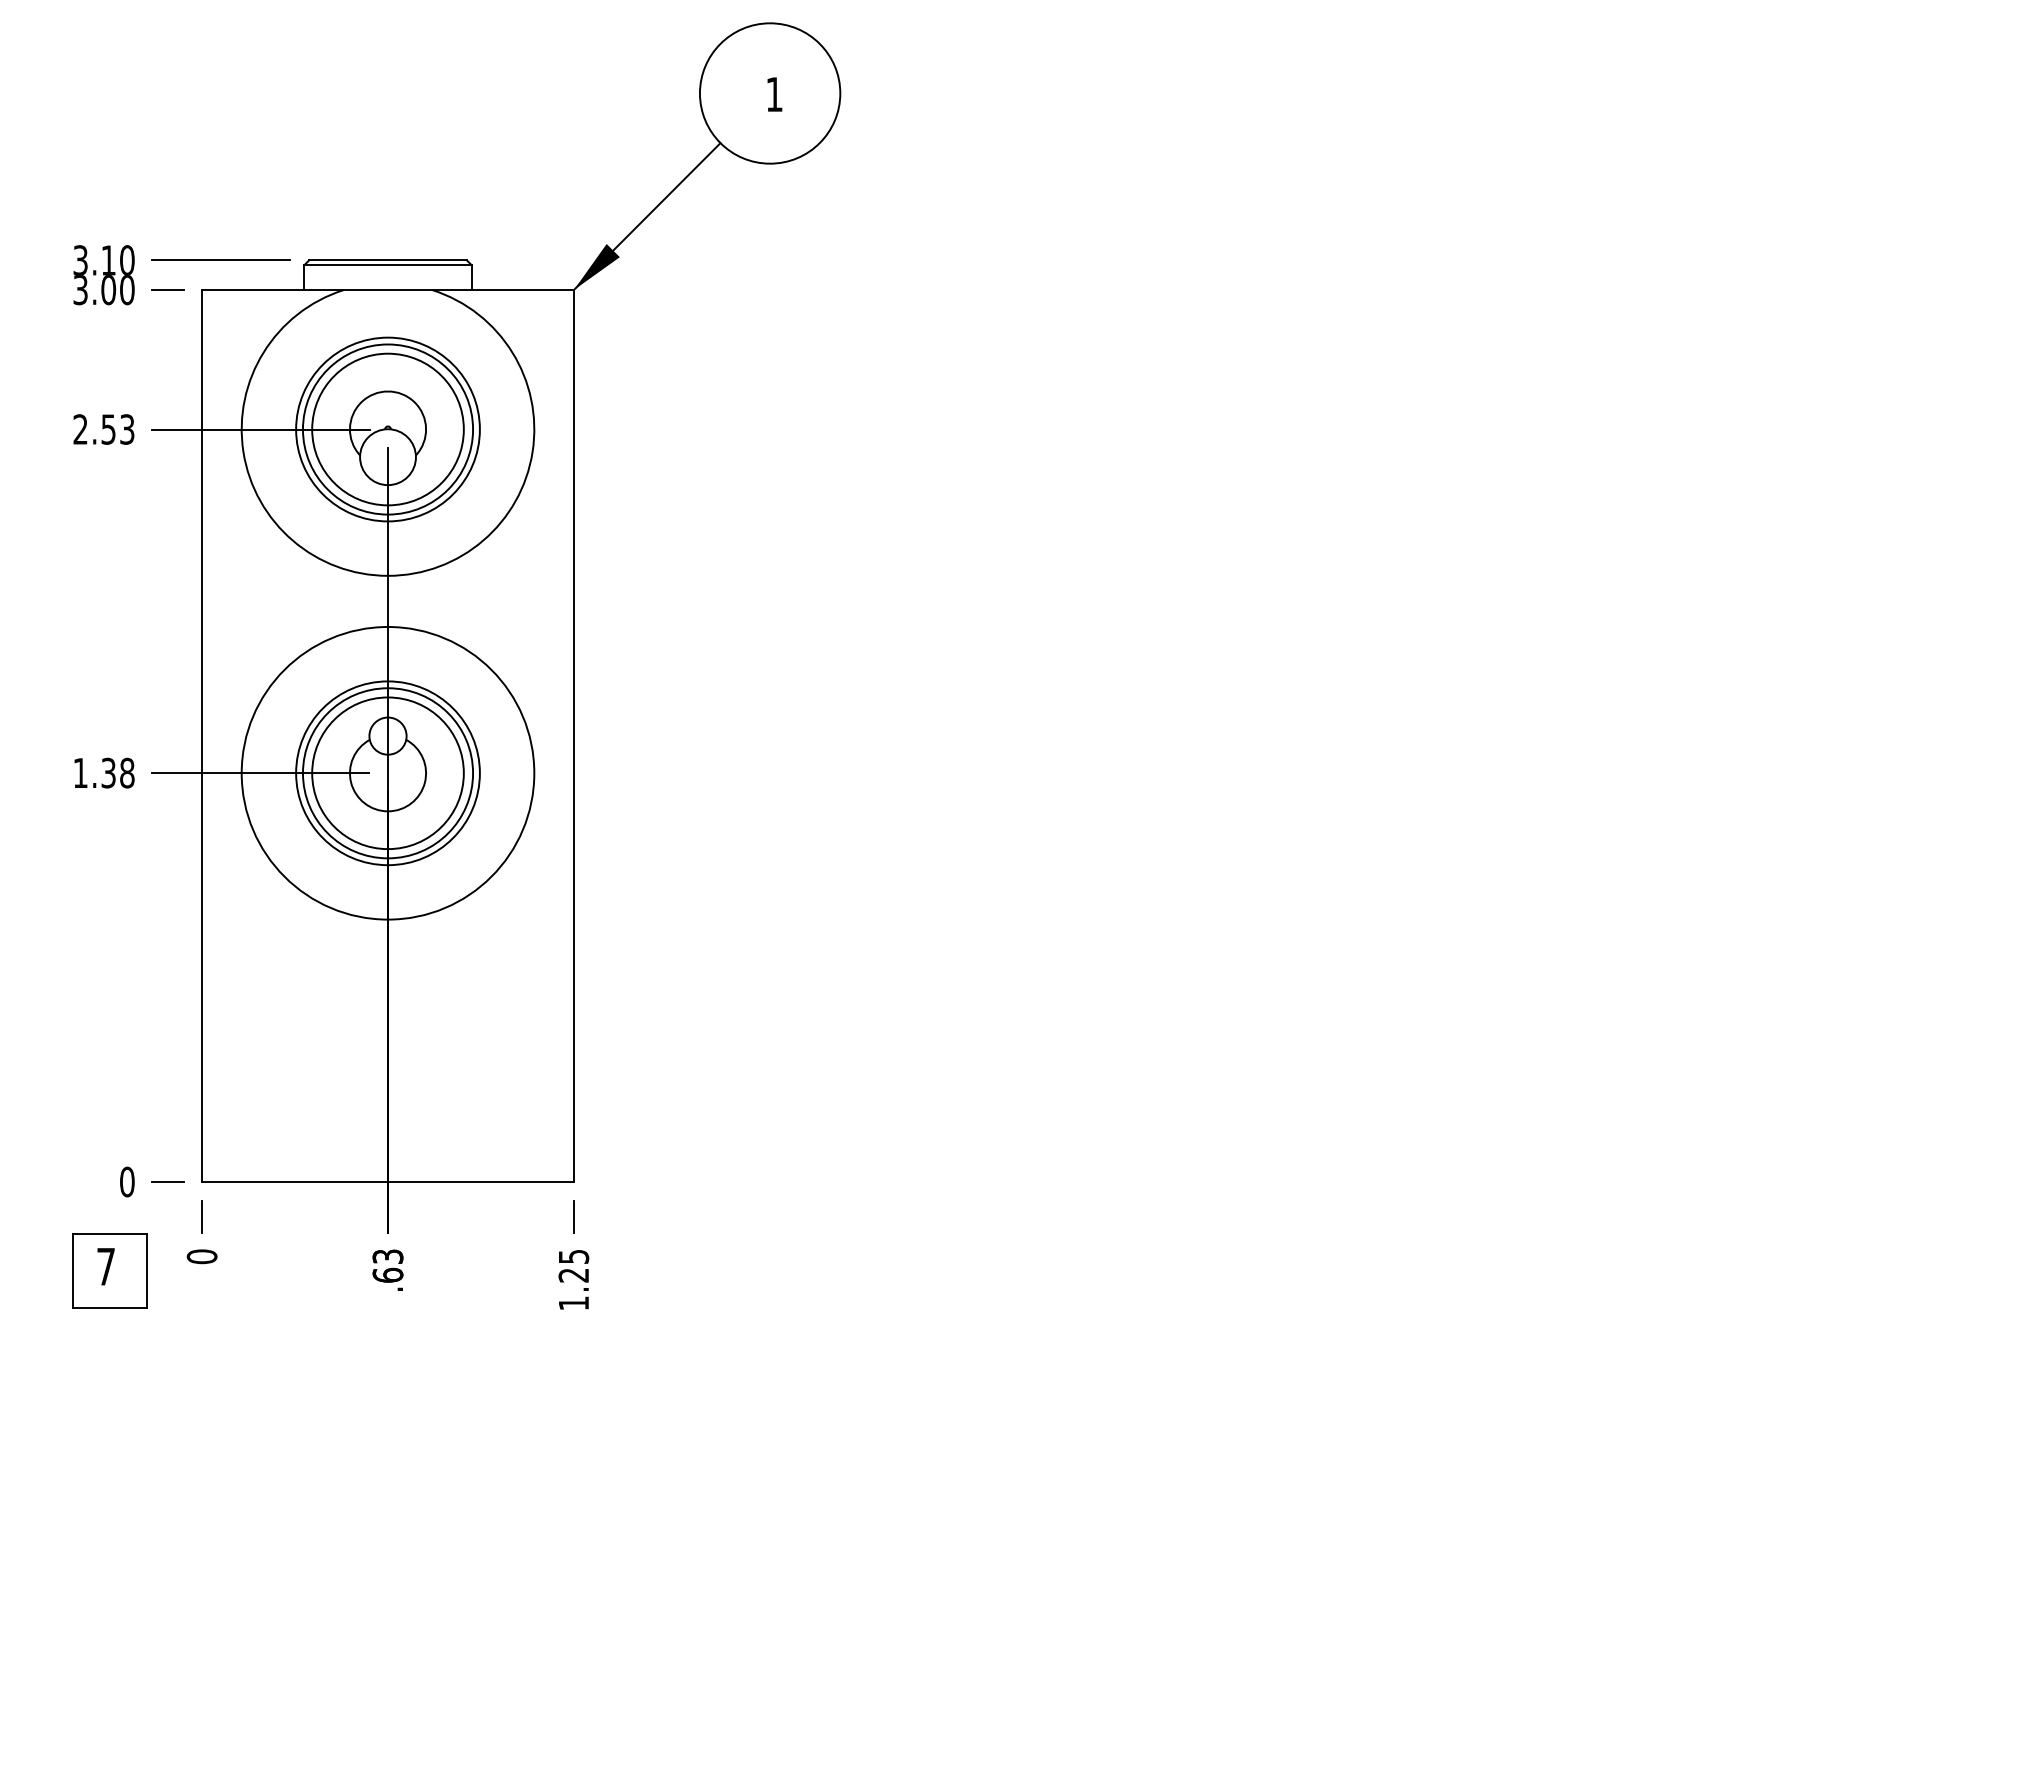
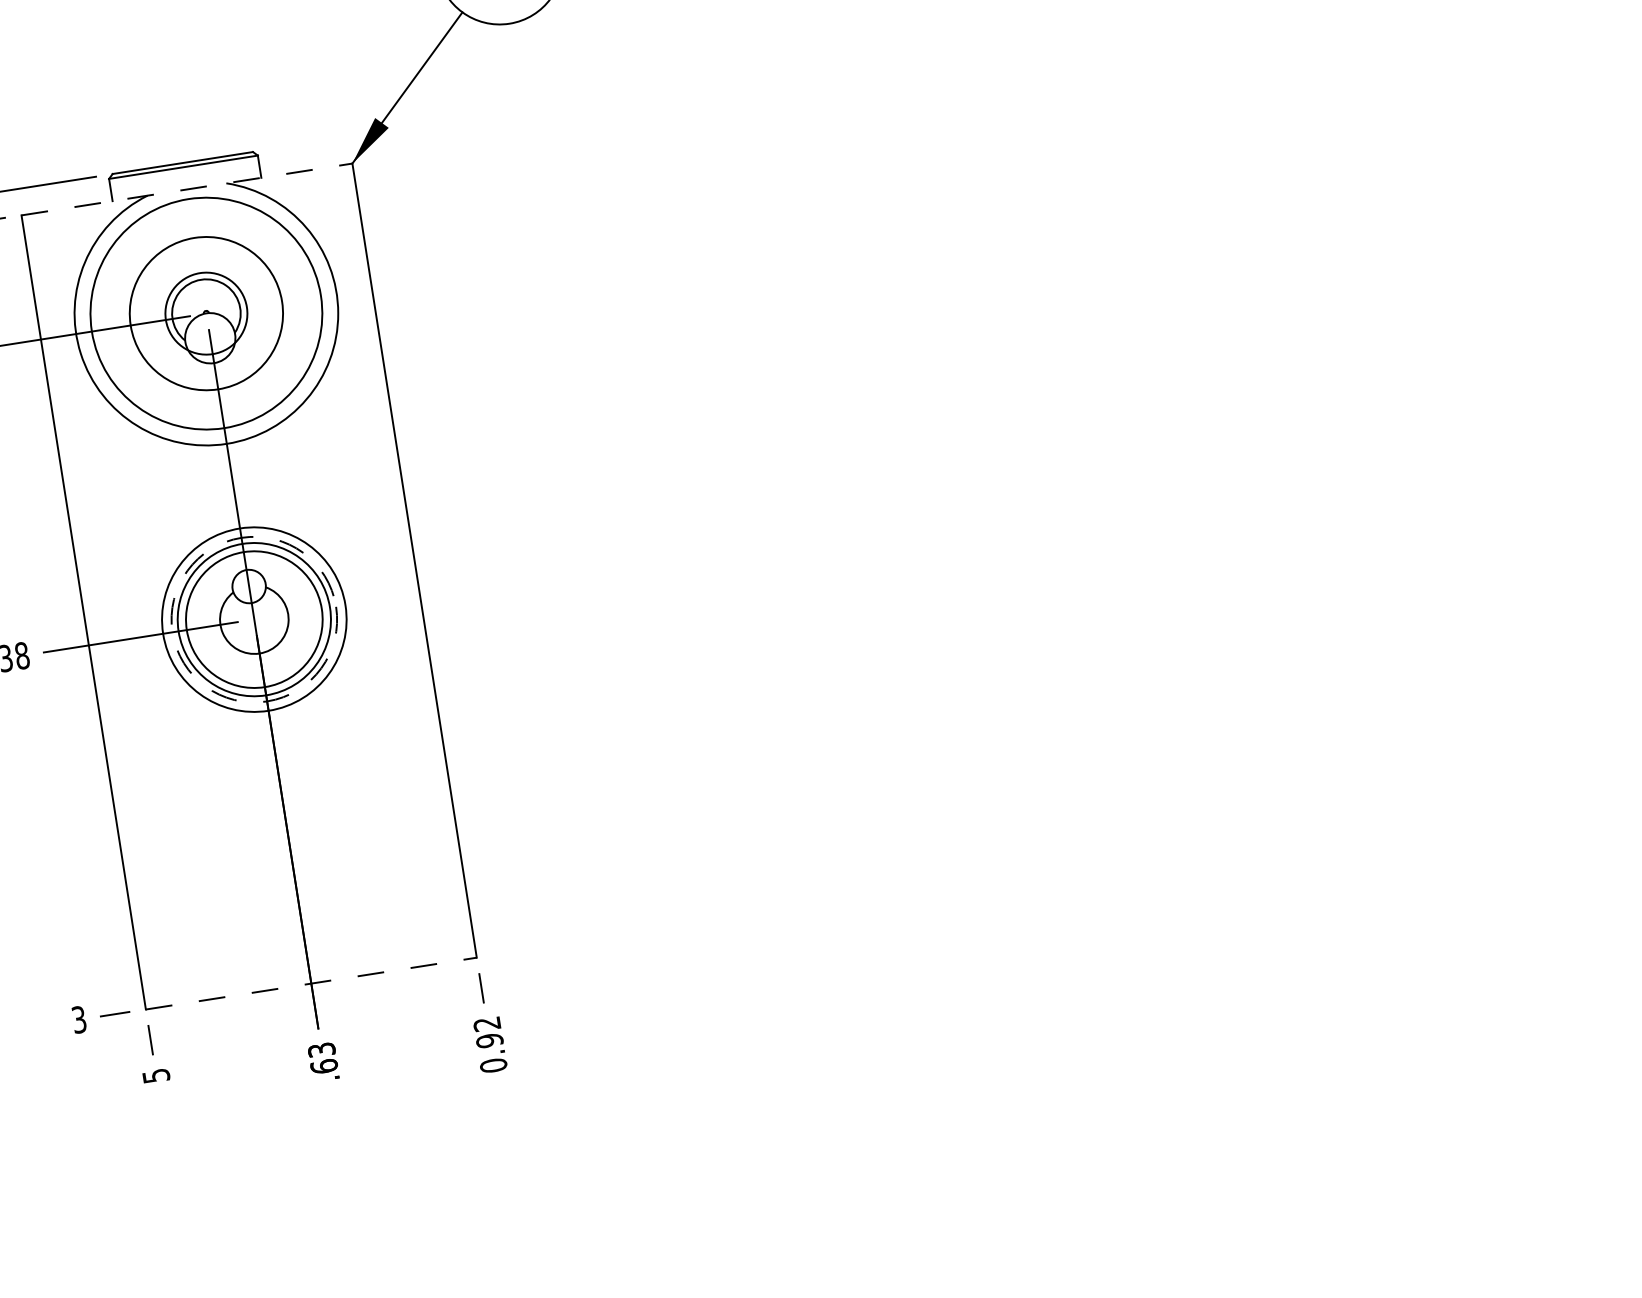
line: (388, 290) -> (187, 189), solid -> dashed
circle: (387, 429) -> (205, 313), size x0.6
circle: (387, 429) -> (205, 313), size x1.4
circle: (387, 772) -> (253, 619), size x0.7
circle: (387, 773) -> (253, 619), solid -> dashed
text: (127, 1181) -> (79, 1019), 0 -> 3
line: (388, 1182) -> (311, 983), solid -> dashed
text: (201, 1256) -> (155, 1075), 0 -> 5
part: (109, 1270) -> (75, 1101), removed
text: (573, 1280) -> (490, 1045), 1.25 -> 0.92

